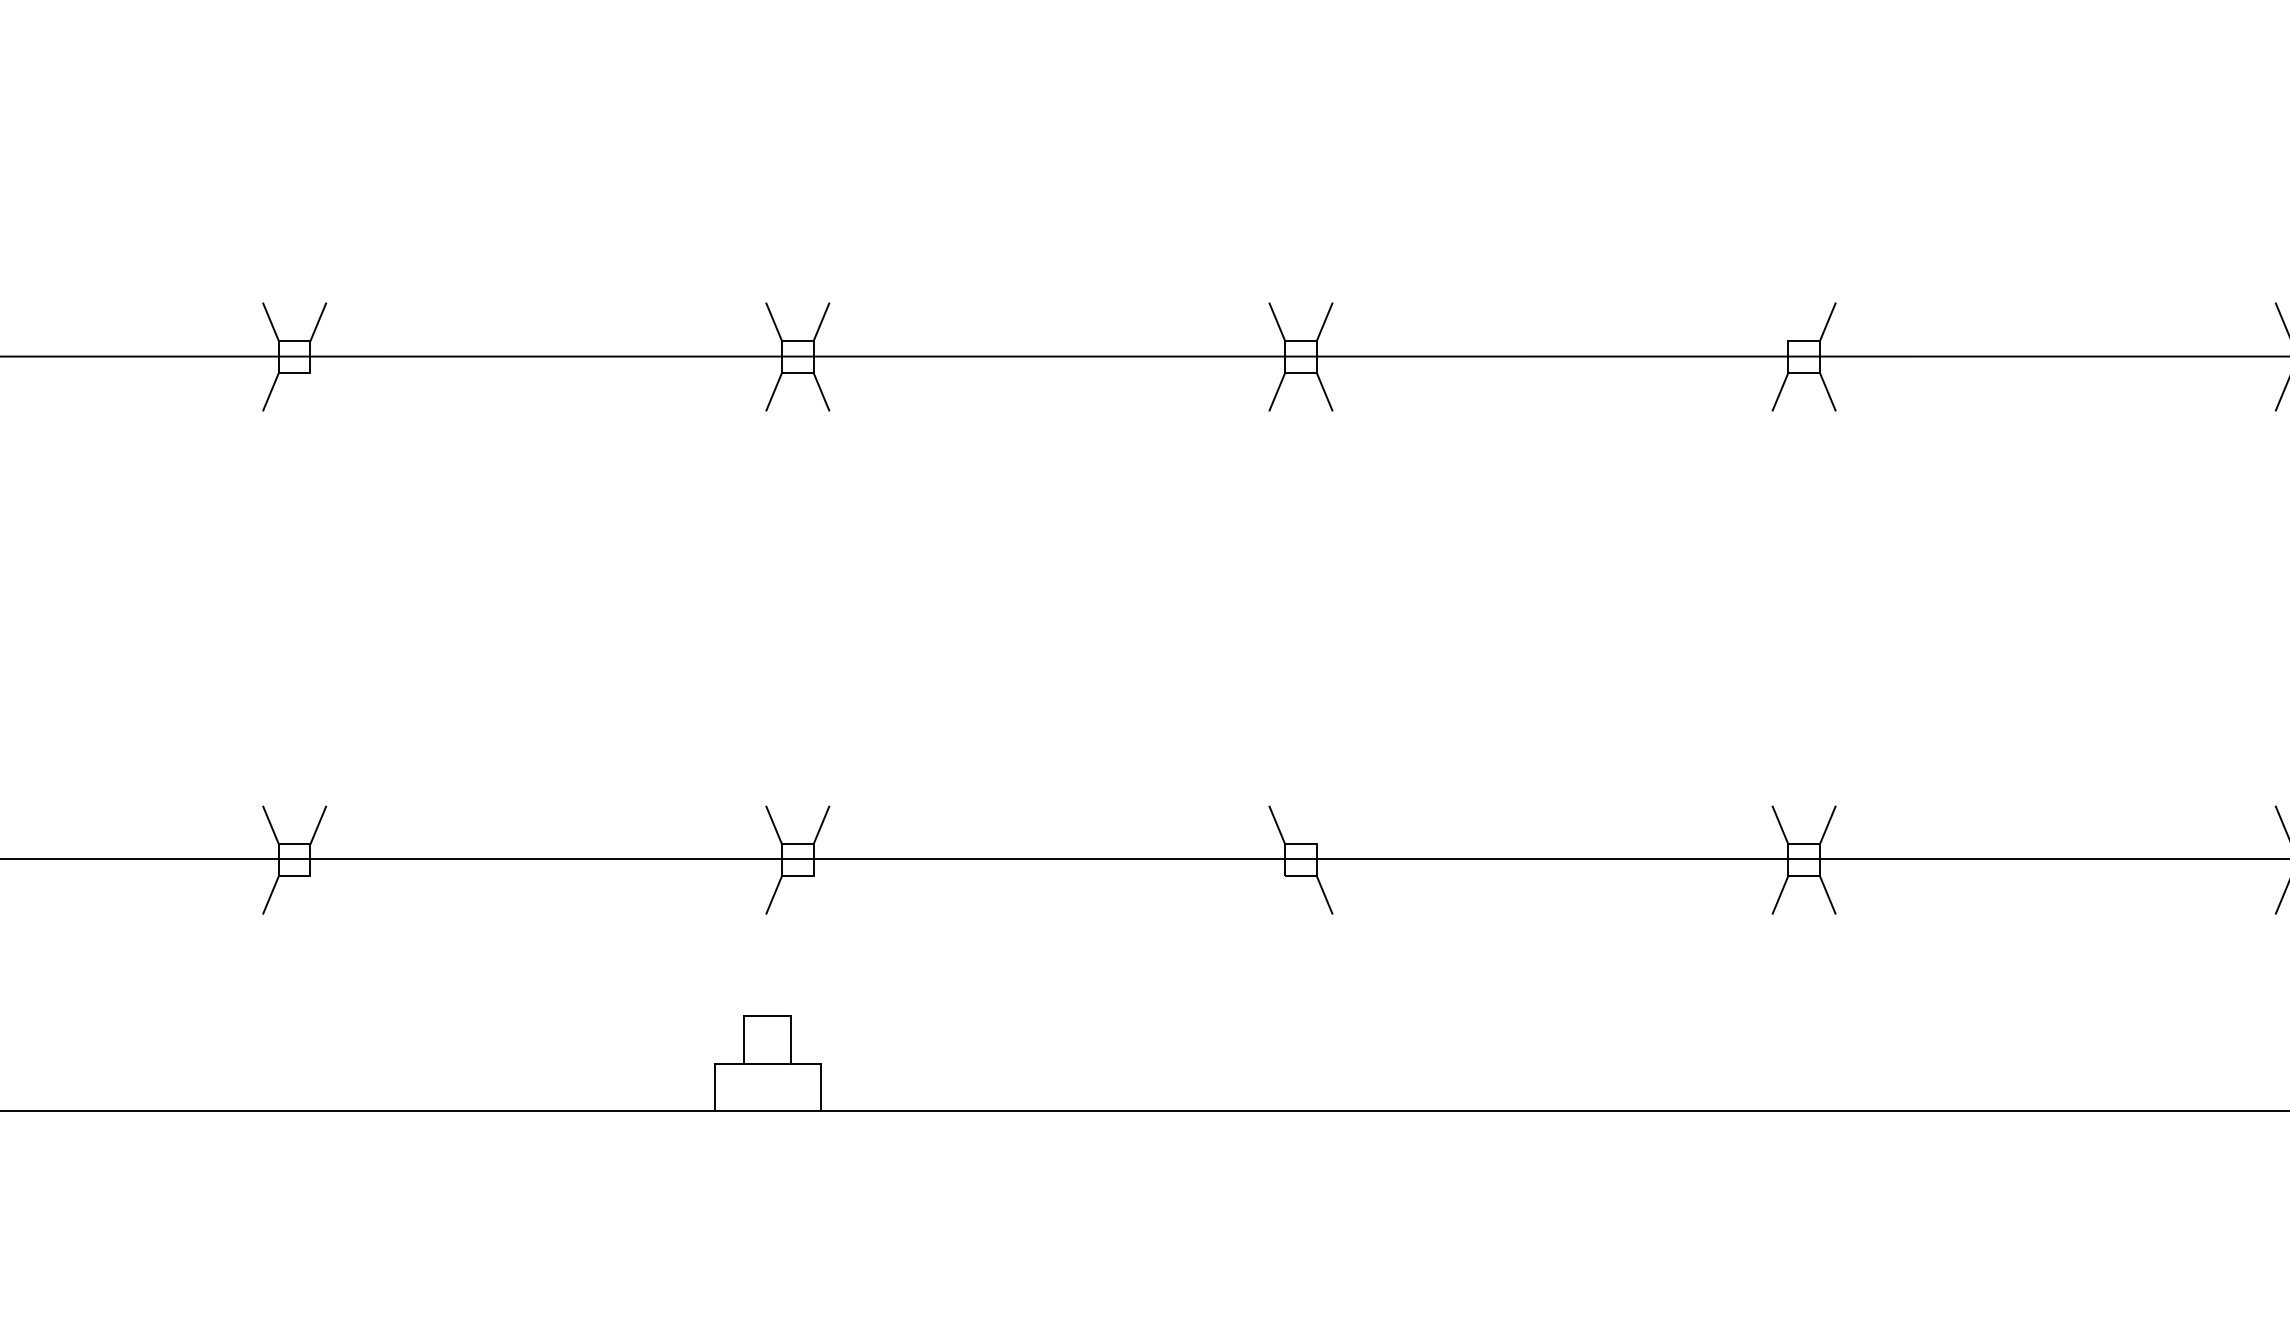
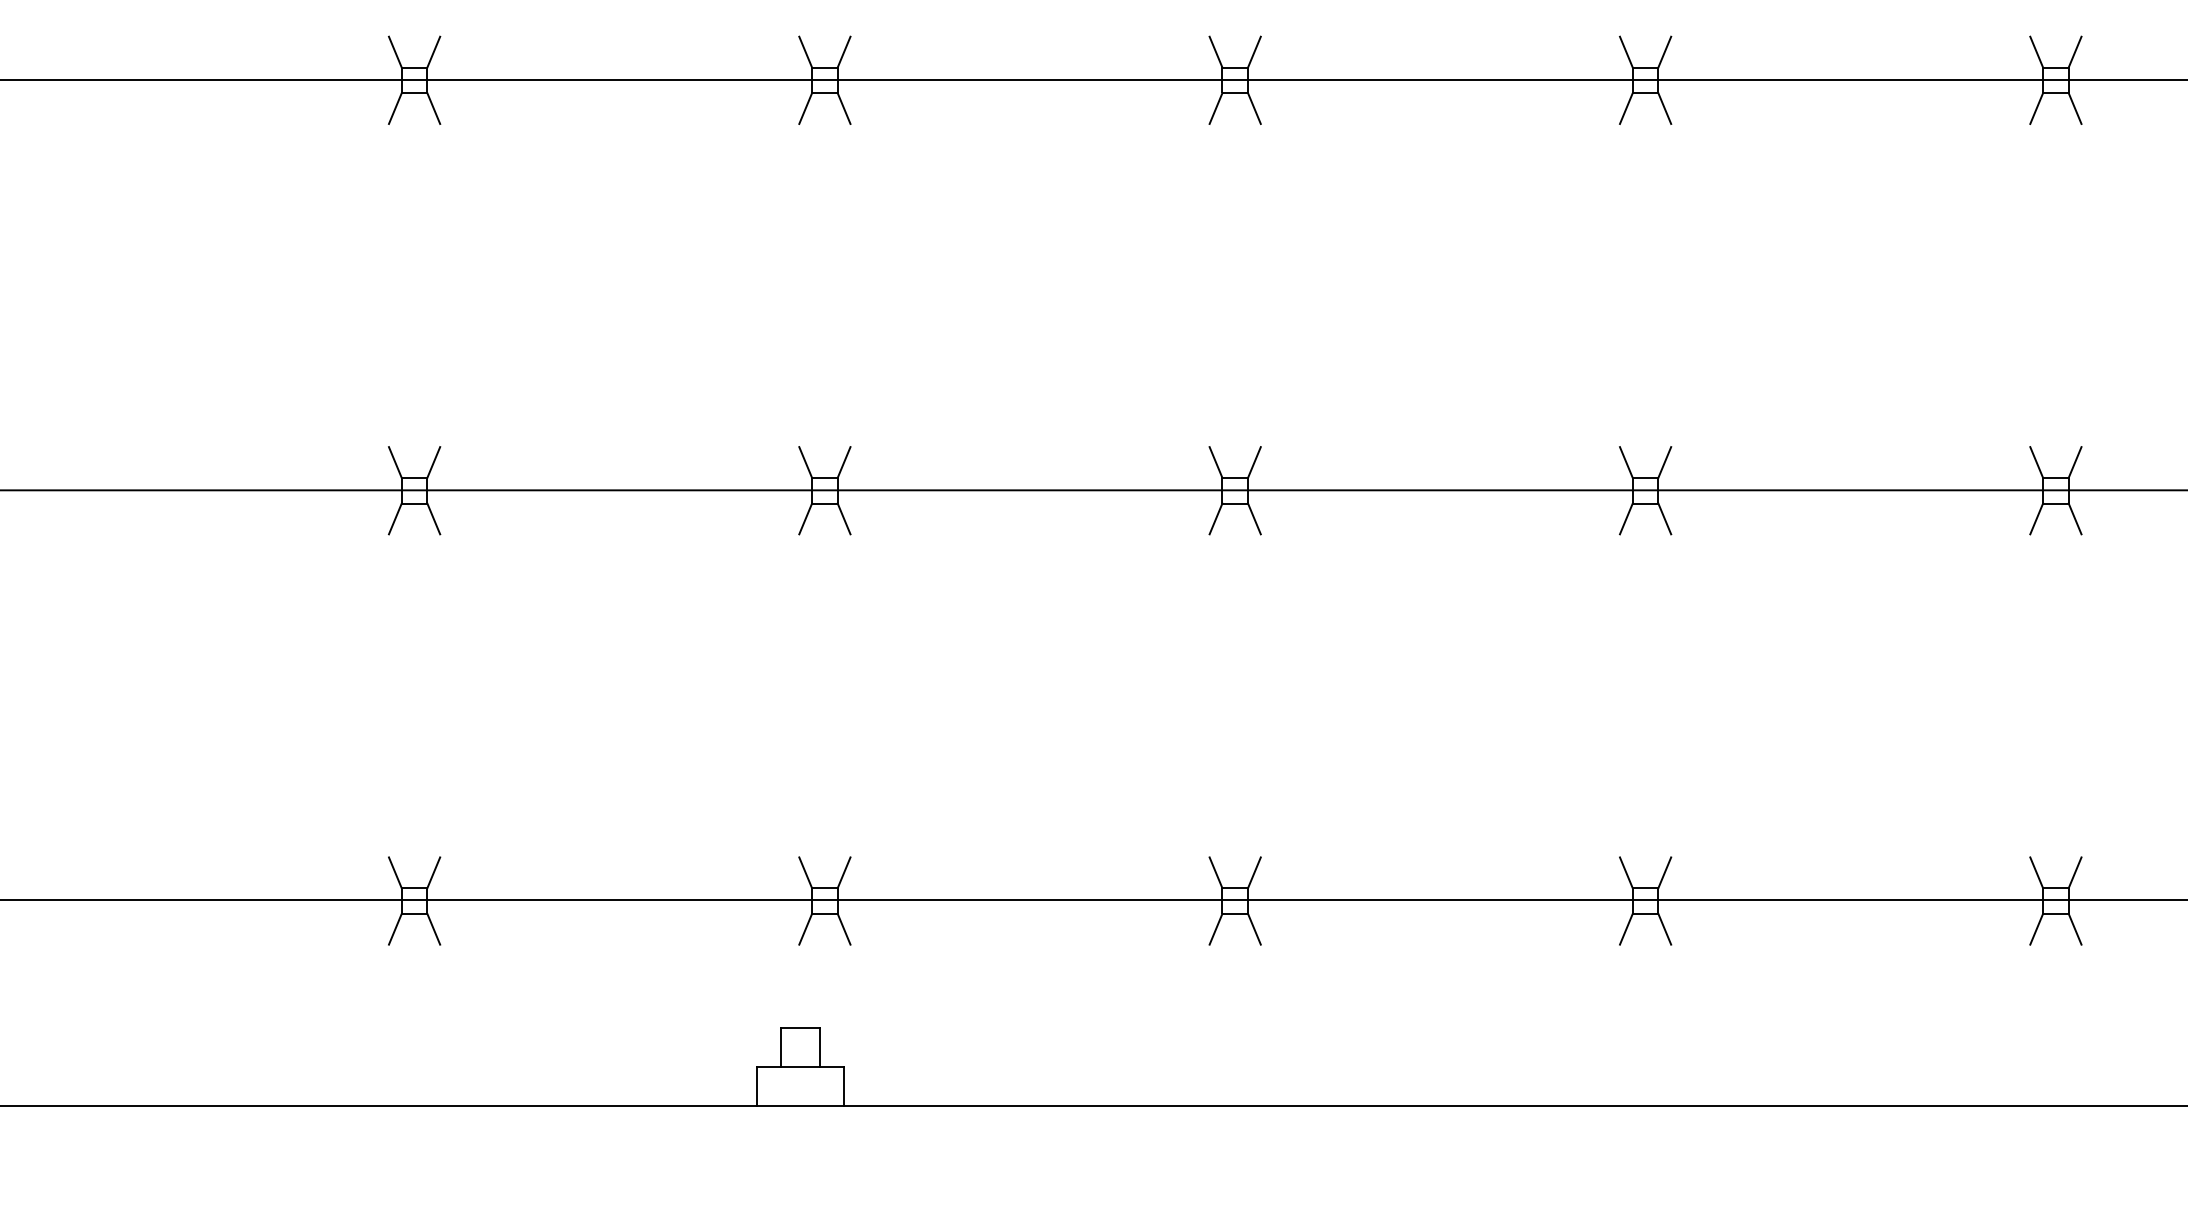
line: (1779, 322) -> (1625, 462), added
line: (317, 391) -> (433, 518), added
line: (1324, 825) -> (1254, 872), added
line: (317, 893) -> (433, 928), added
line: (820, 893) -> (843, 928), added
line: (1276, 893) -> (1215, 928), added

